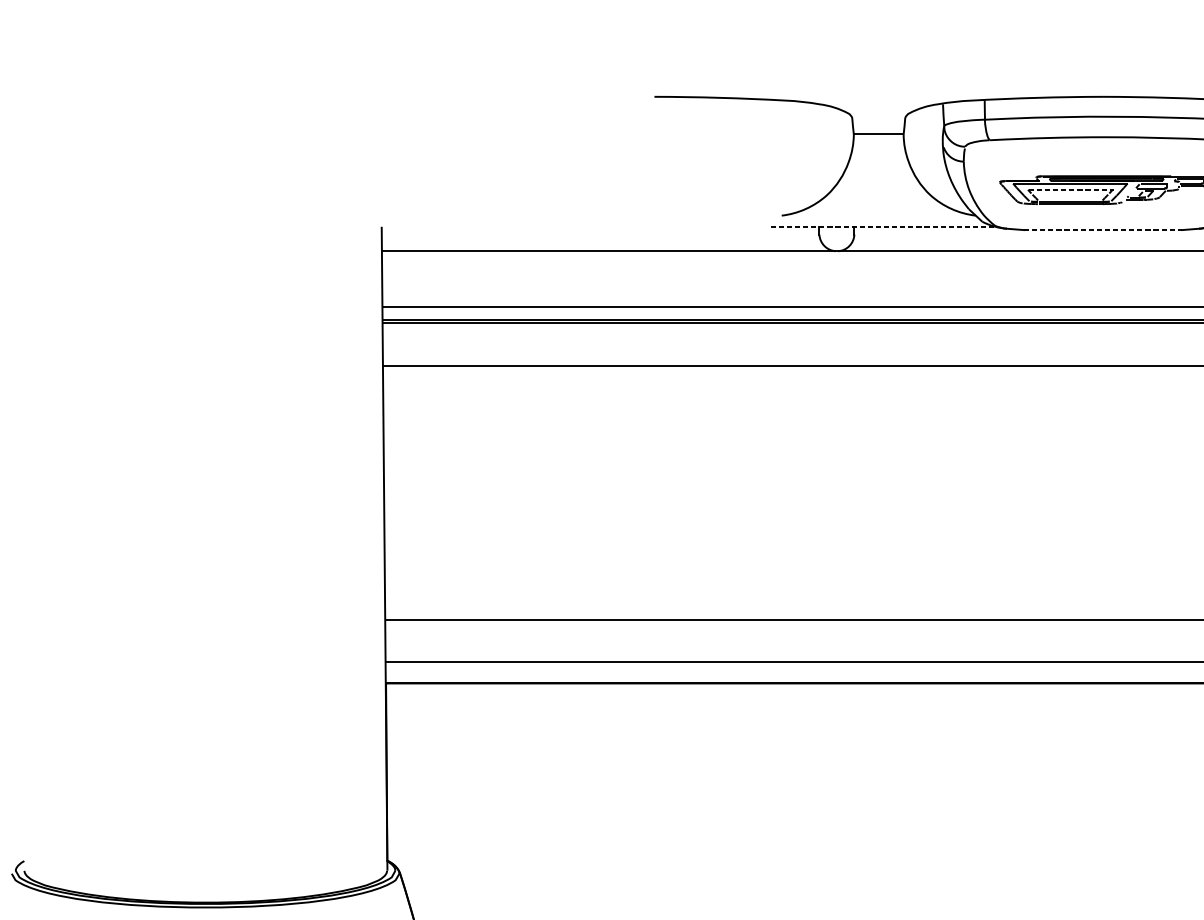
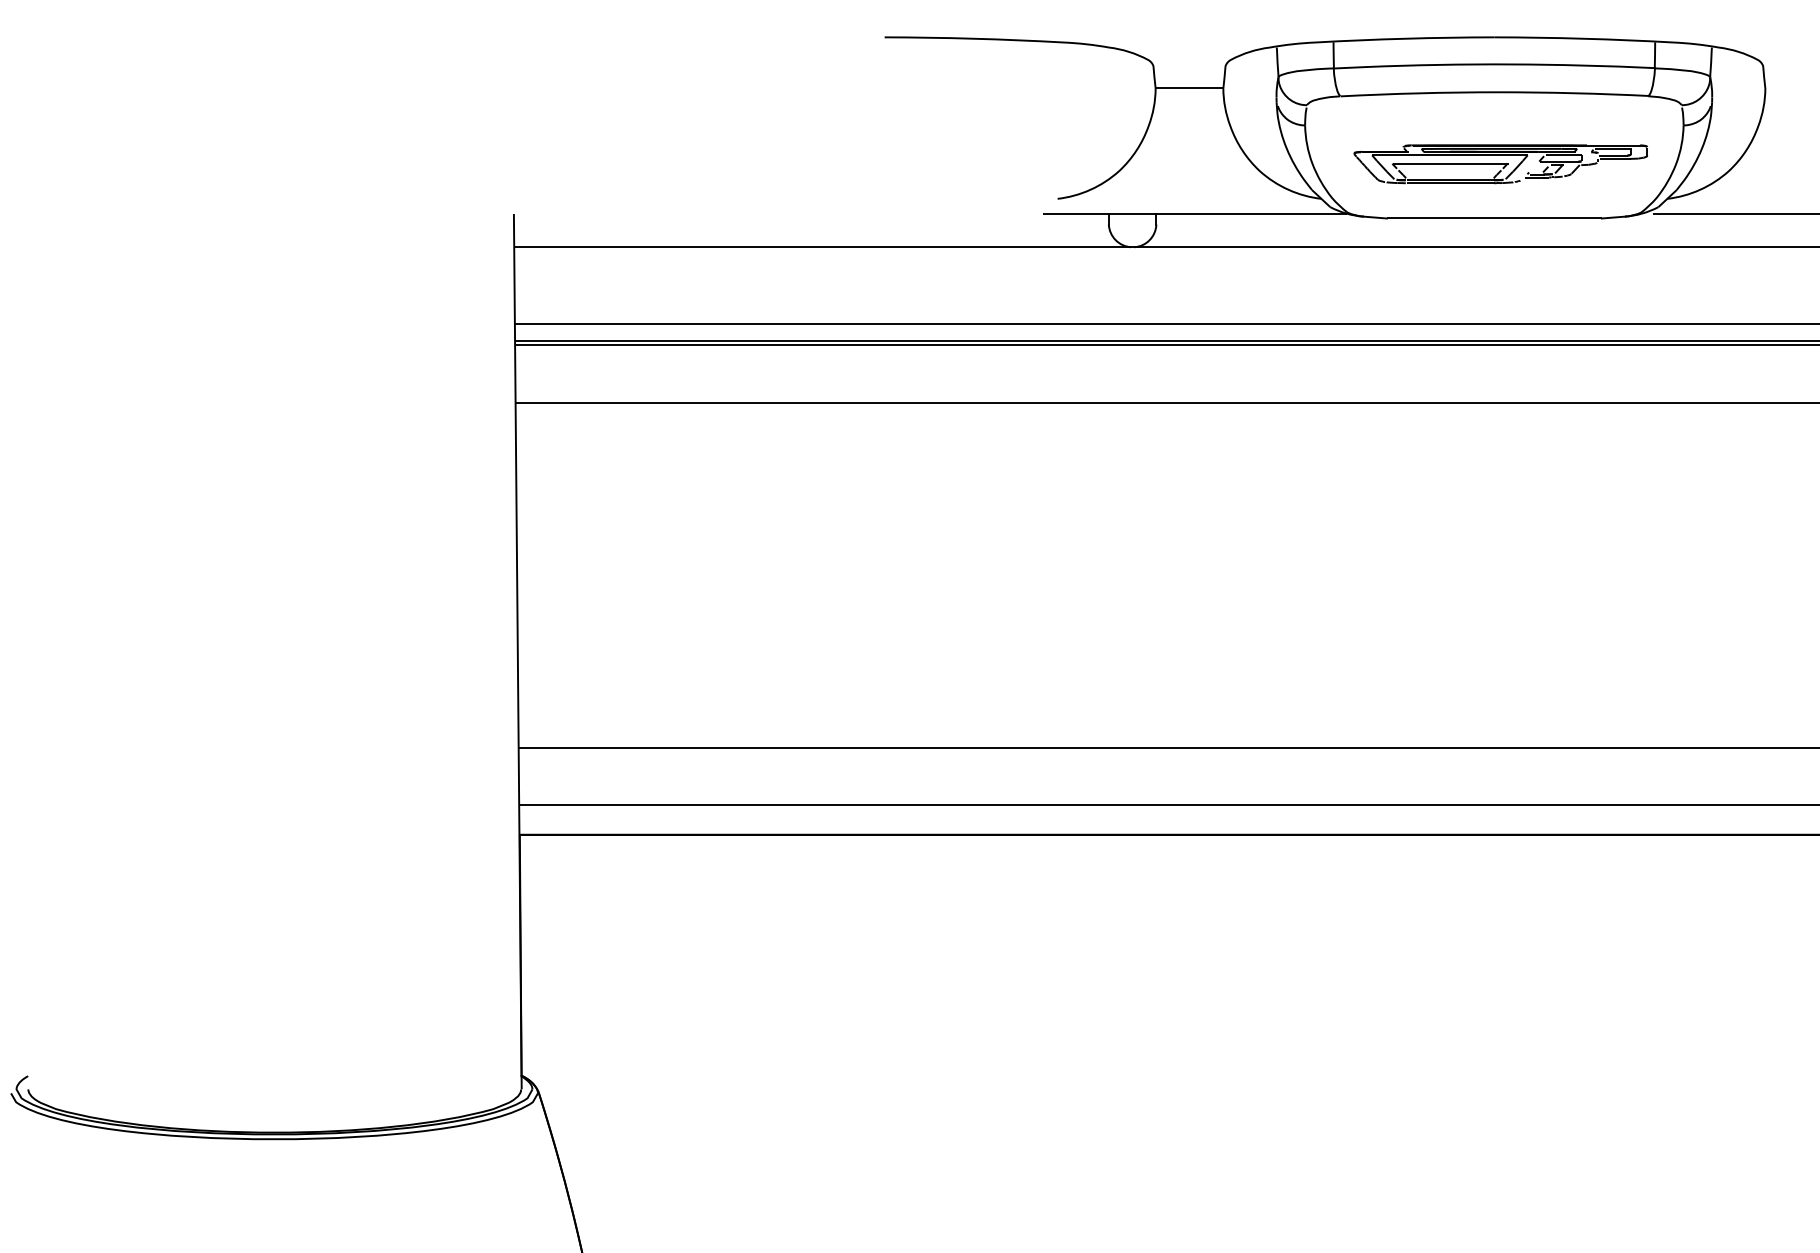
line: (1071, 189) -> (1451, 163), dashed -> solid
line: (882, 227) -> (1194, 214), dashed -> solid
line: (1103, 230) -> (1494, 218), dashed -> solid

